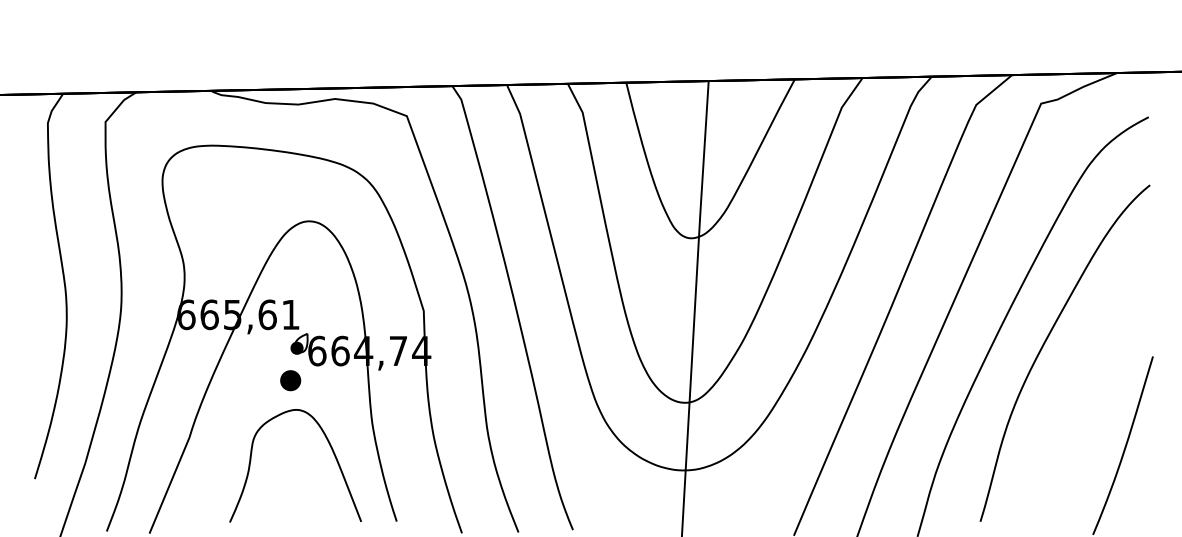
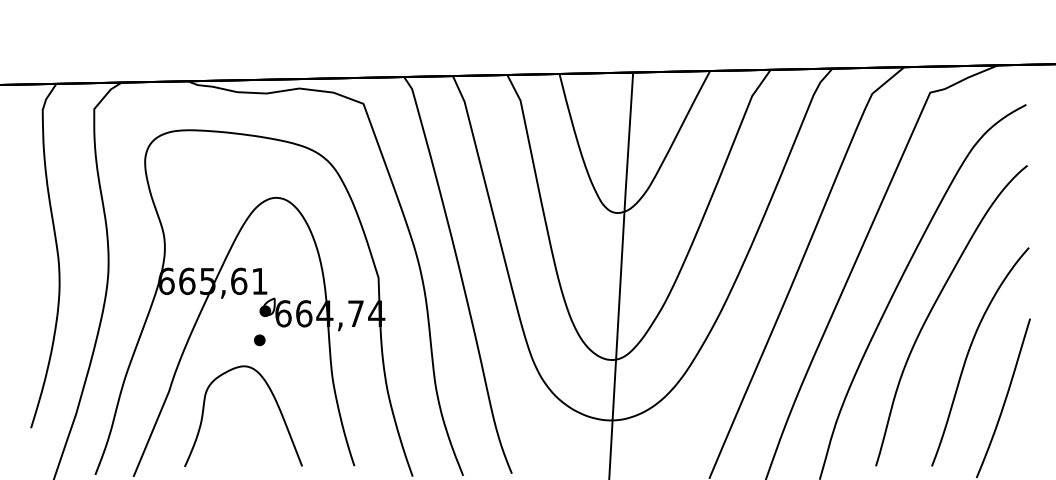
part: (290, 380) -> (259, 340), size x0.62
curve: (1084, 395) -> (968, 353), added
curve: (331, 450) -> (275, 402), moved

